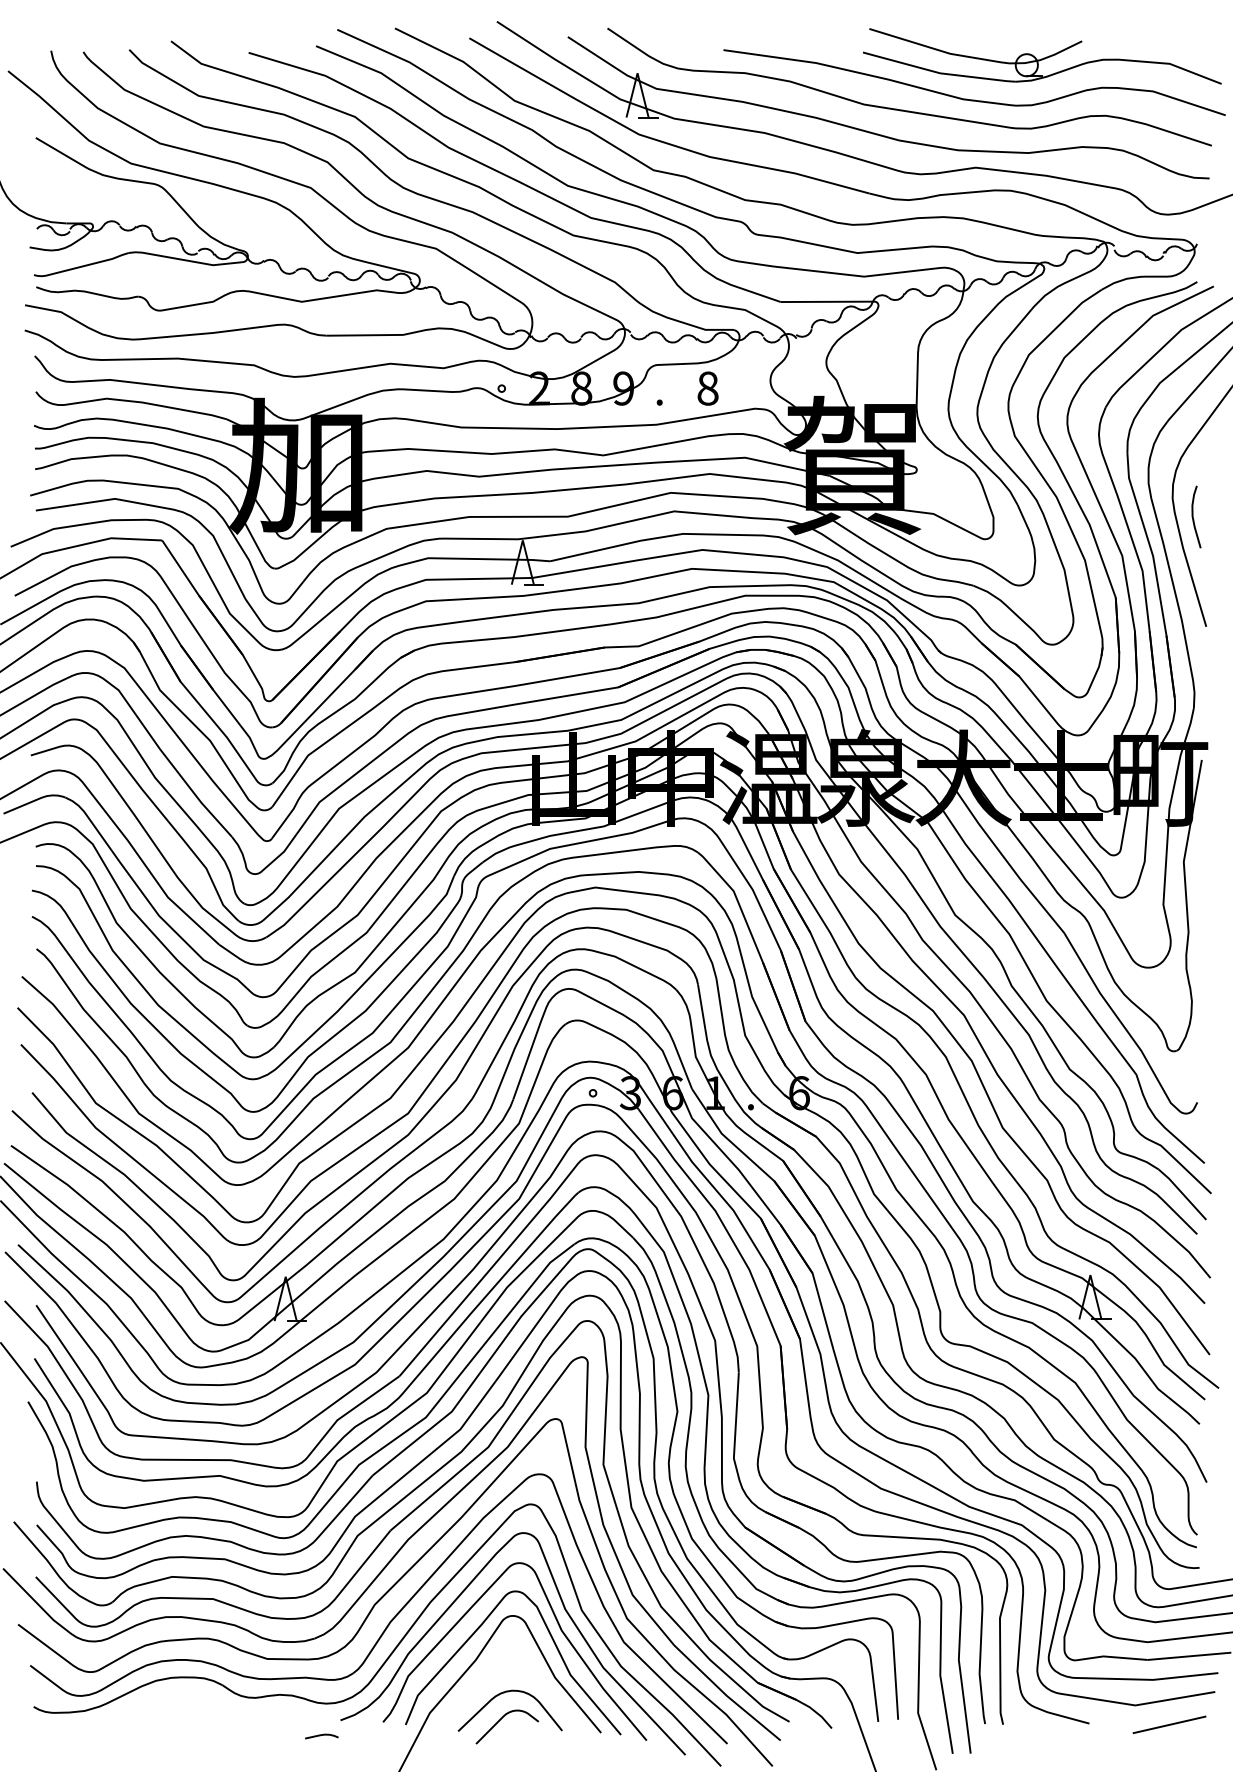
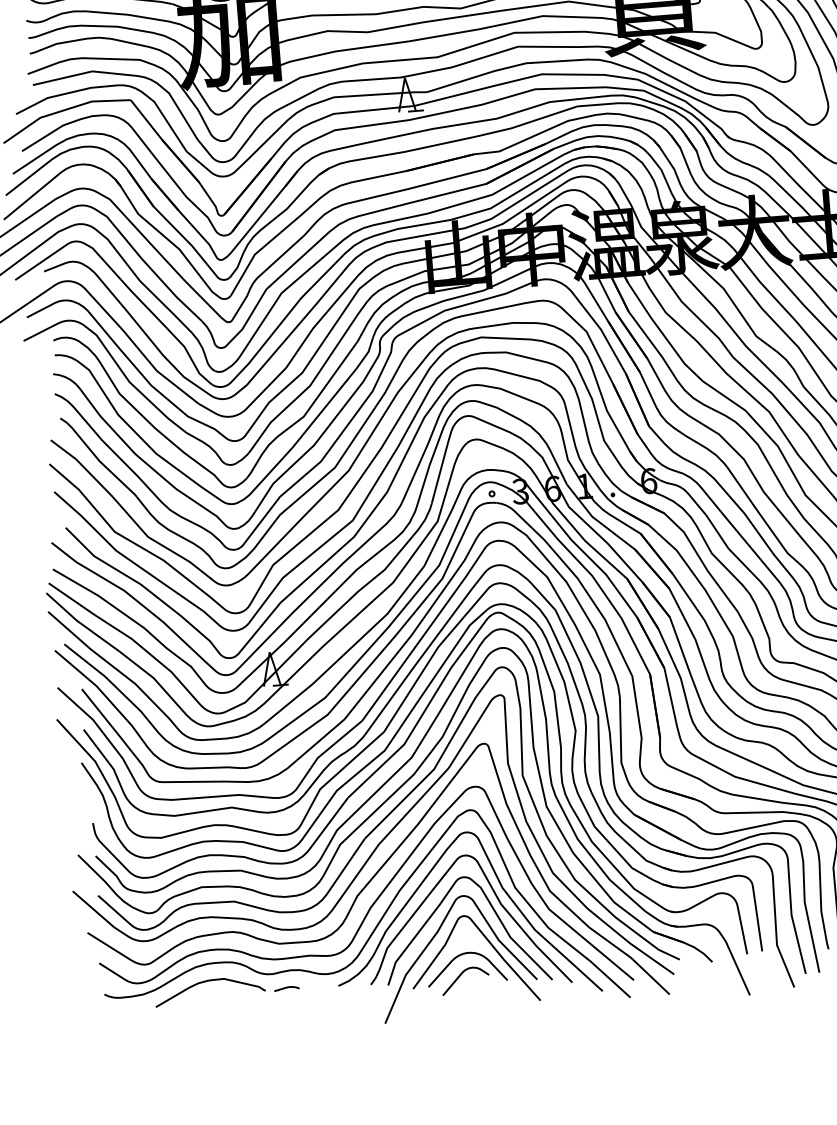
curve: (544, 1683) -> (491, 945), added
curve: (172, 1700) -> (209, 981), added
curve: (321, 1735) -> (286, 987), moved

